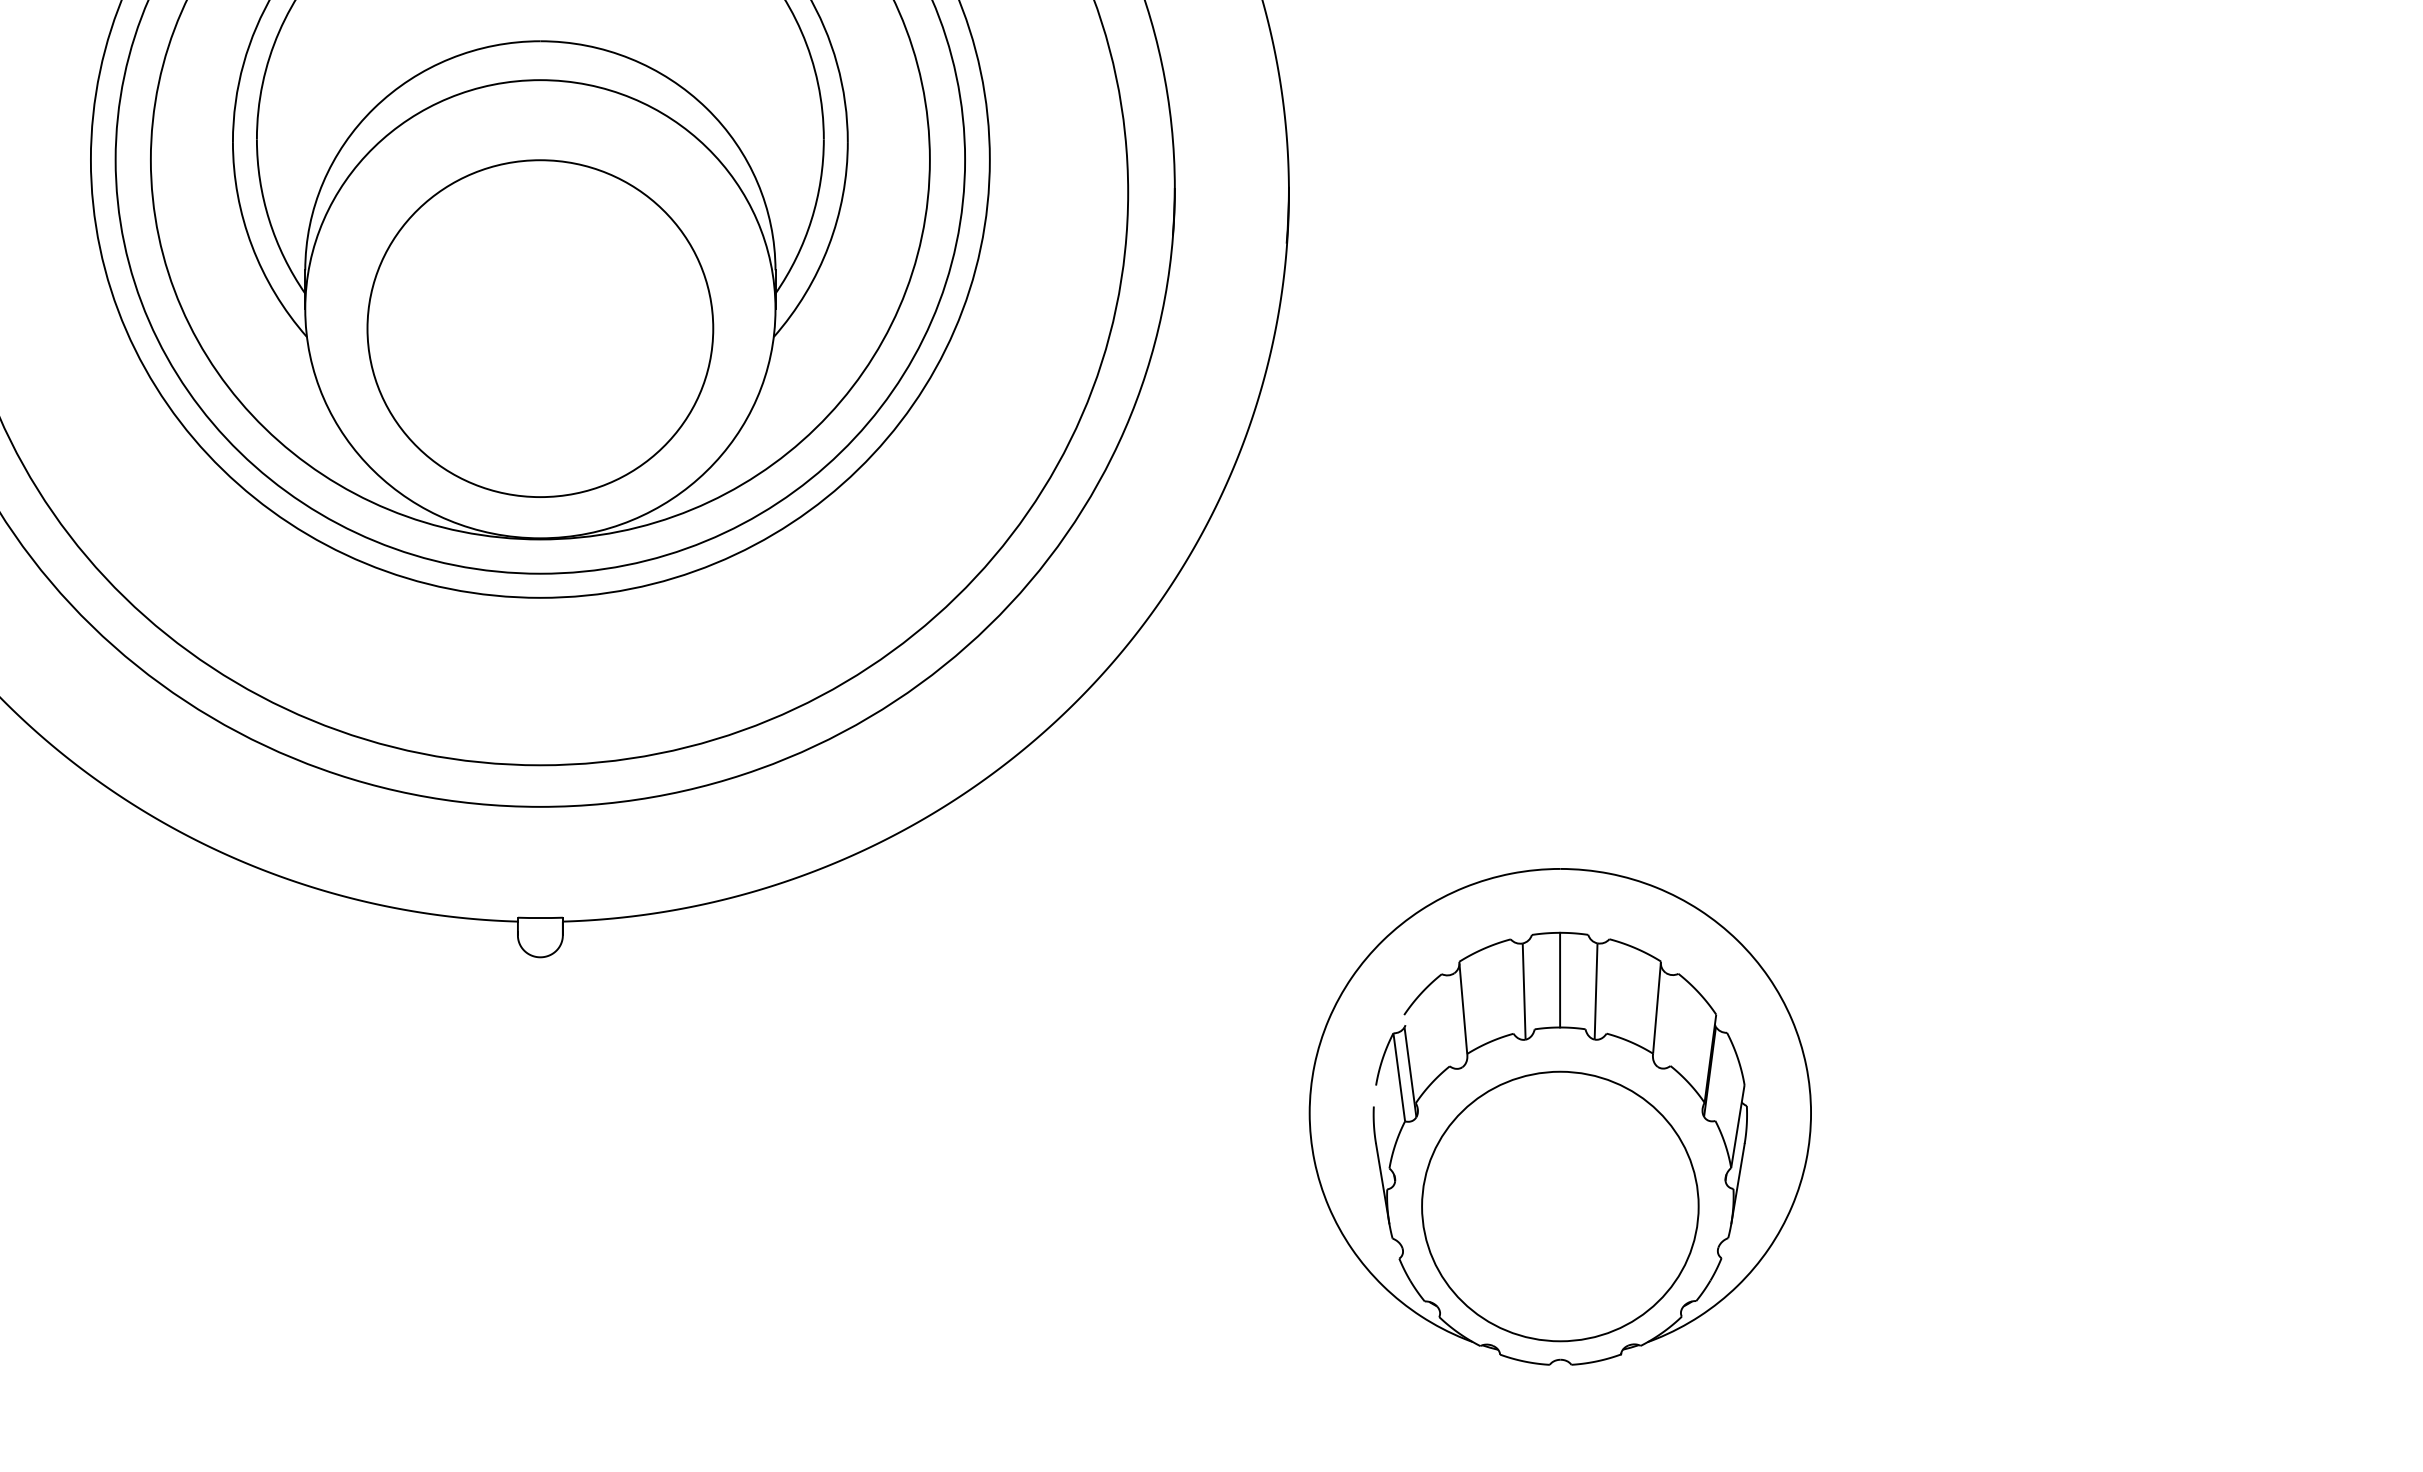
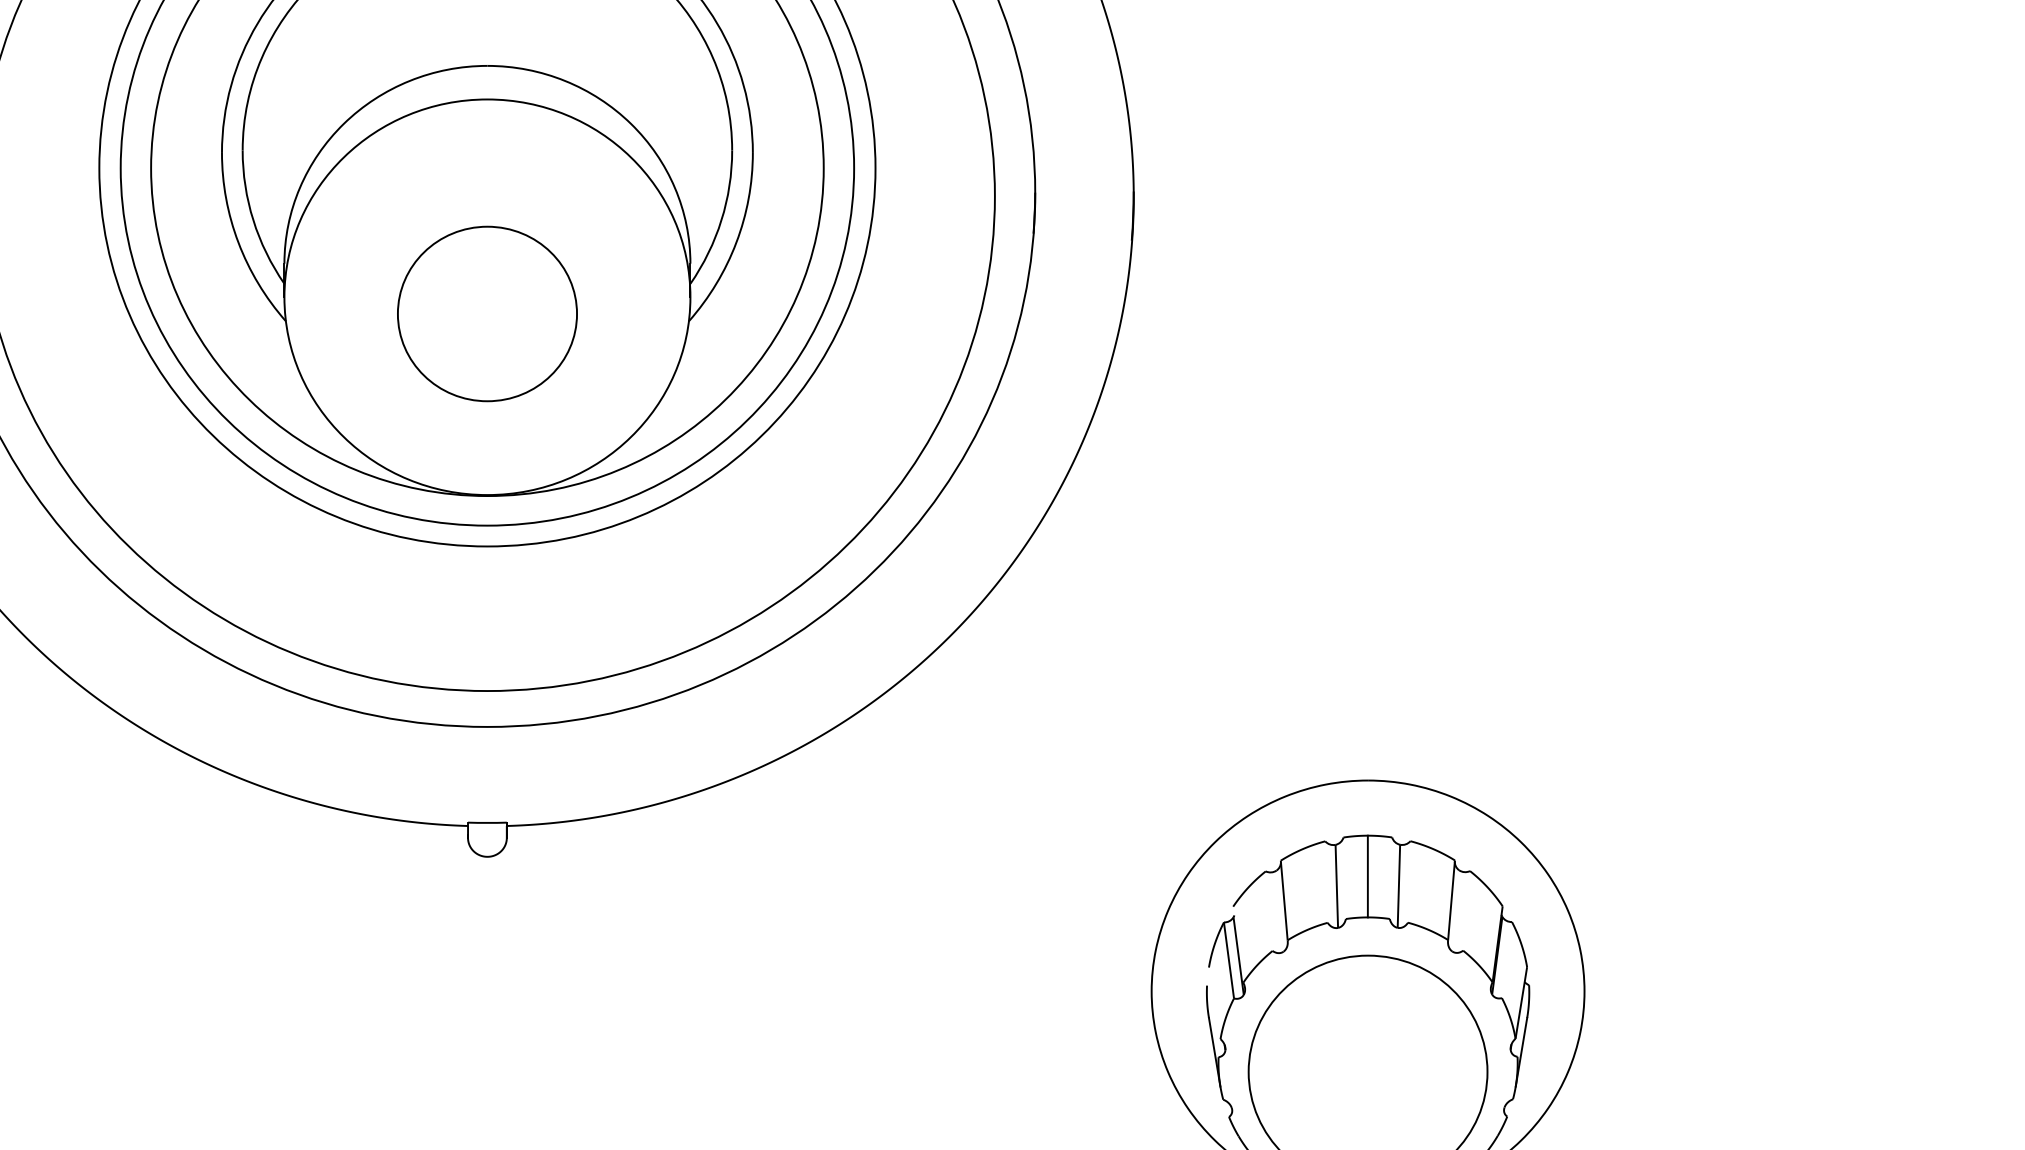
part: (540, 328) -> (487, 313), size x0.6

